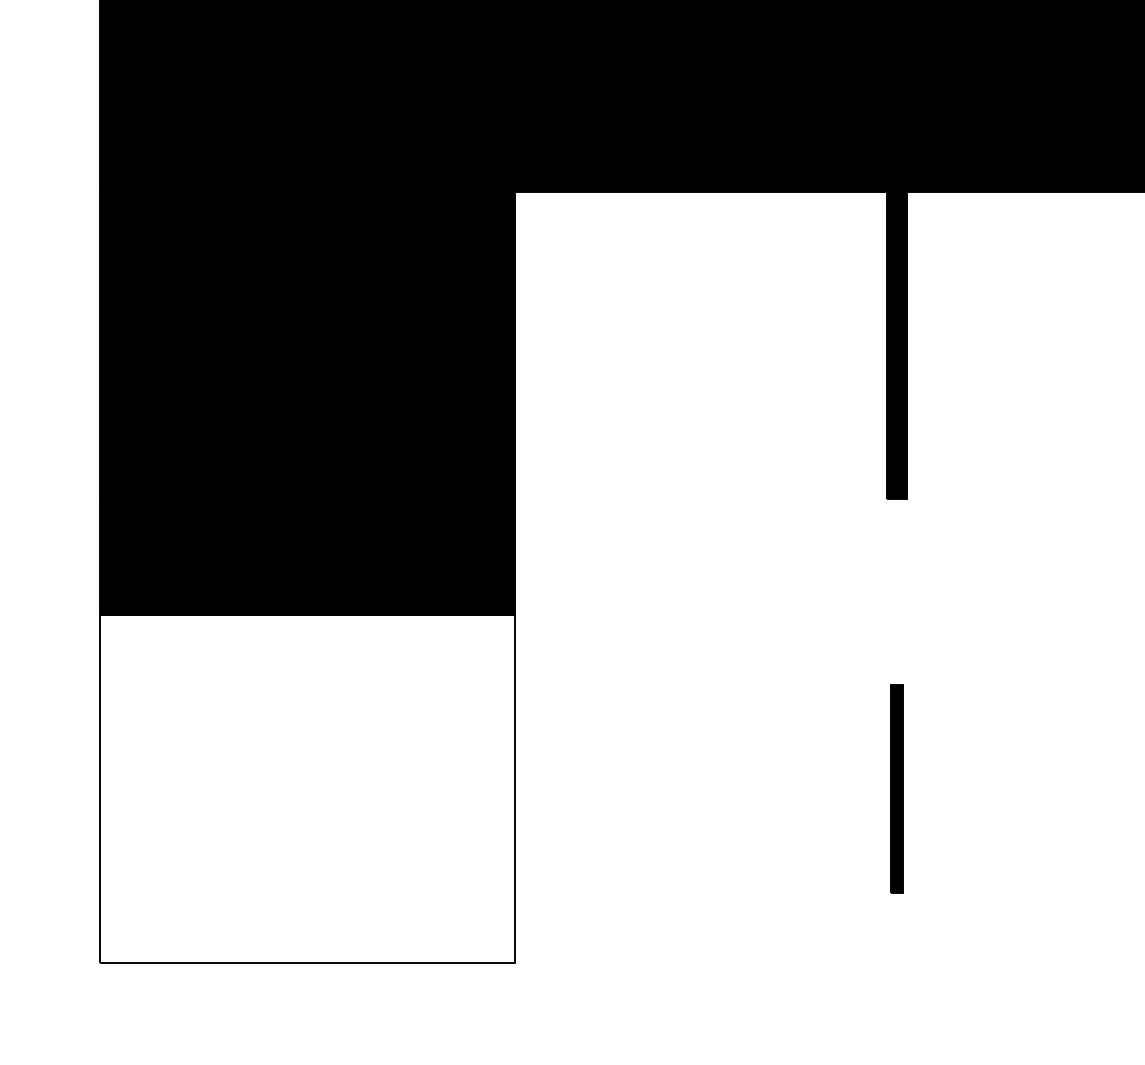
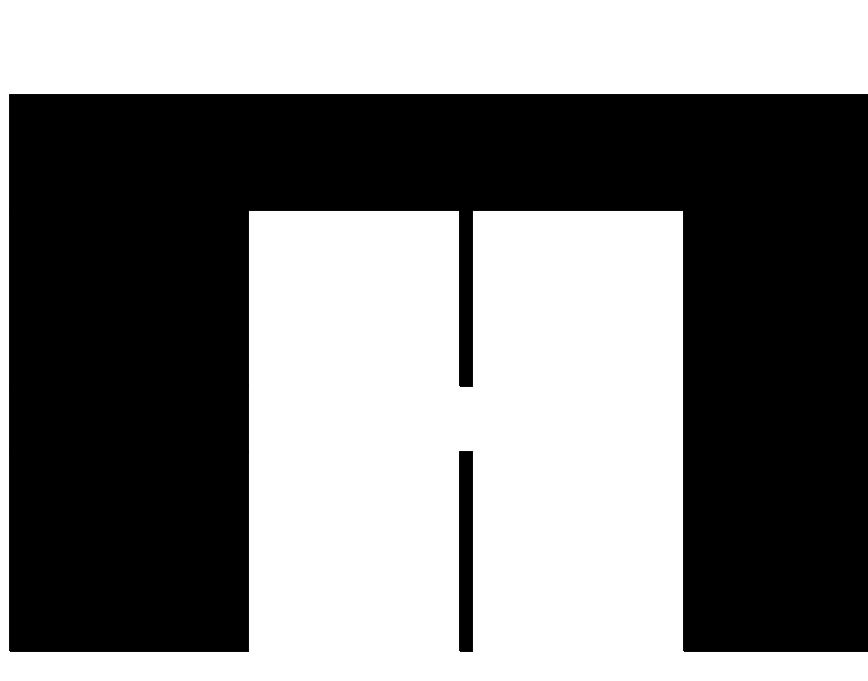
fill: (306, 787) -> (128, 550), added
part: (895, 789) -> (465, 551), size x1.67

